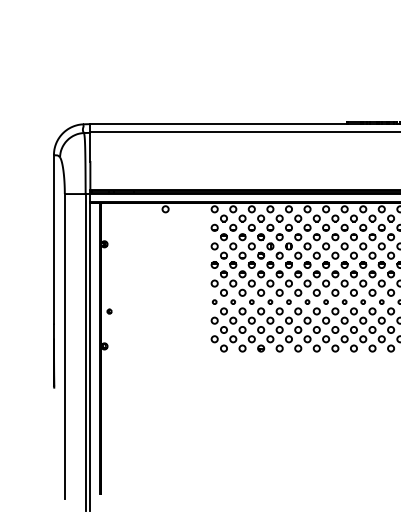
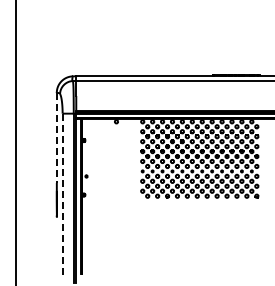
line: (53, 240) -> (56, 138), solid -> dashed
line: (64, 347) -> (62, 195), solid -> dashed

